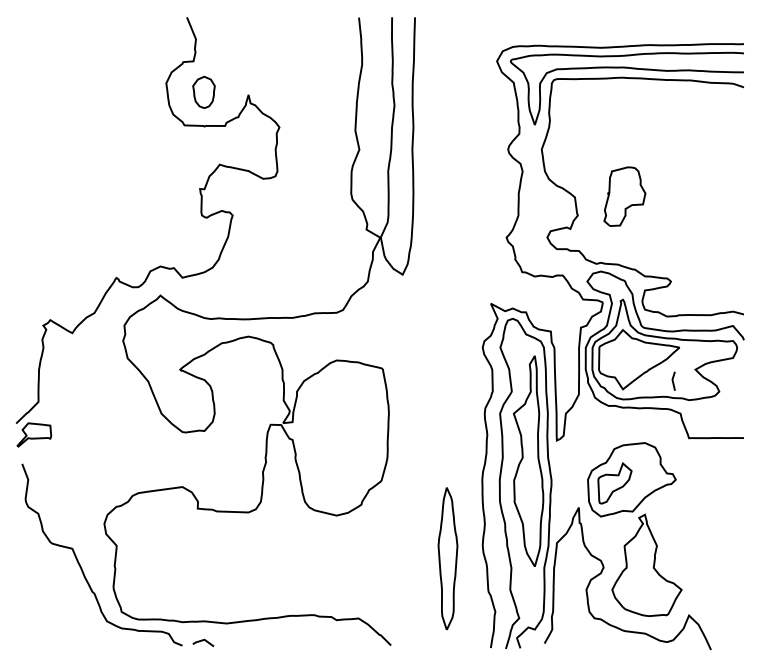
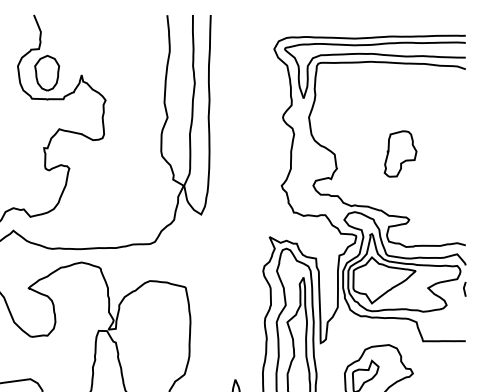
part: (203, 92) -> (46, 73), size x1.43
part: (624, 196) -> (400, 153), moved
line: (673, 380) -> (464, 288), moved

